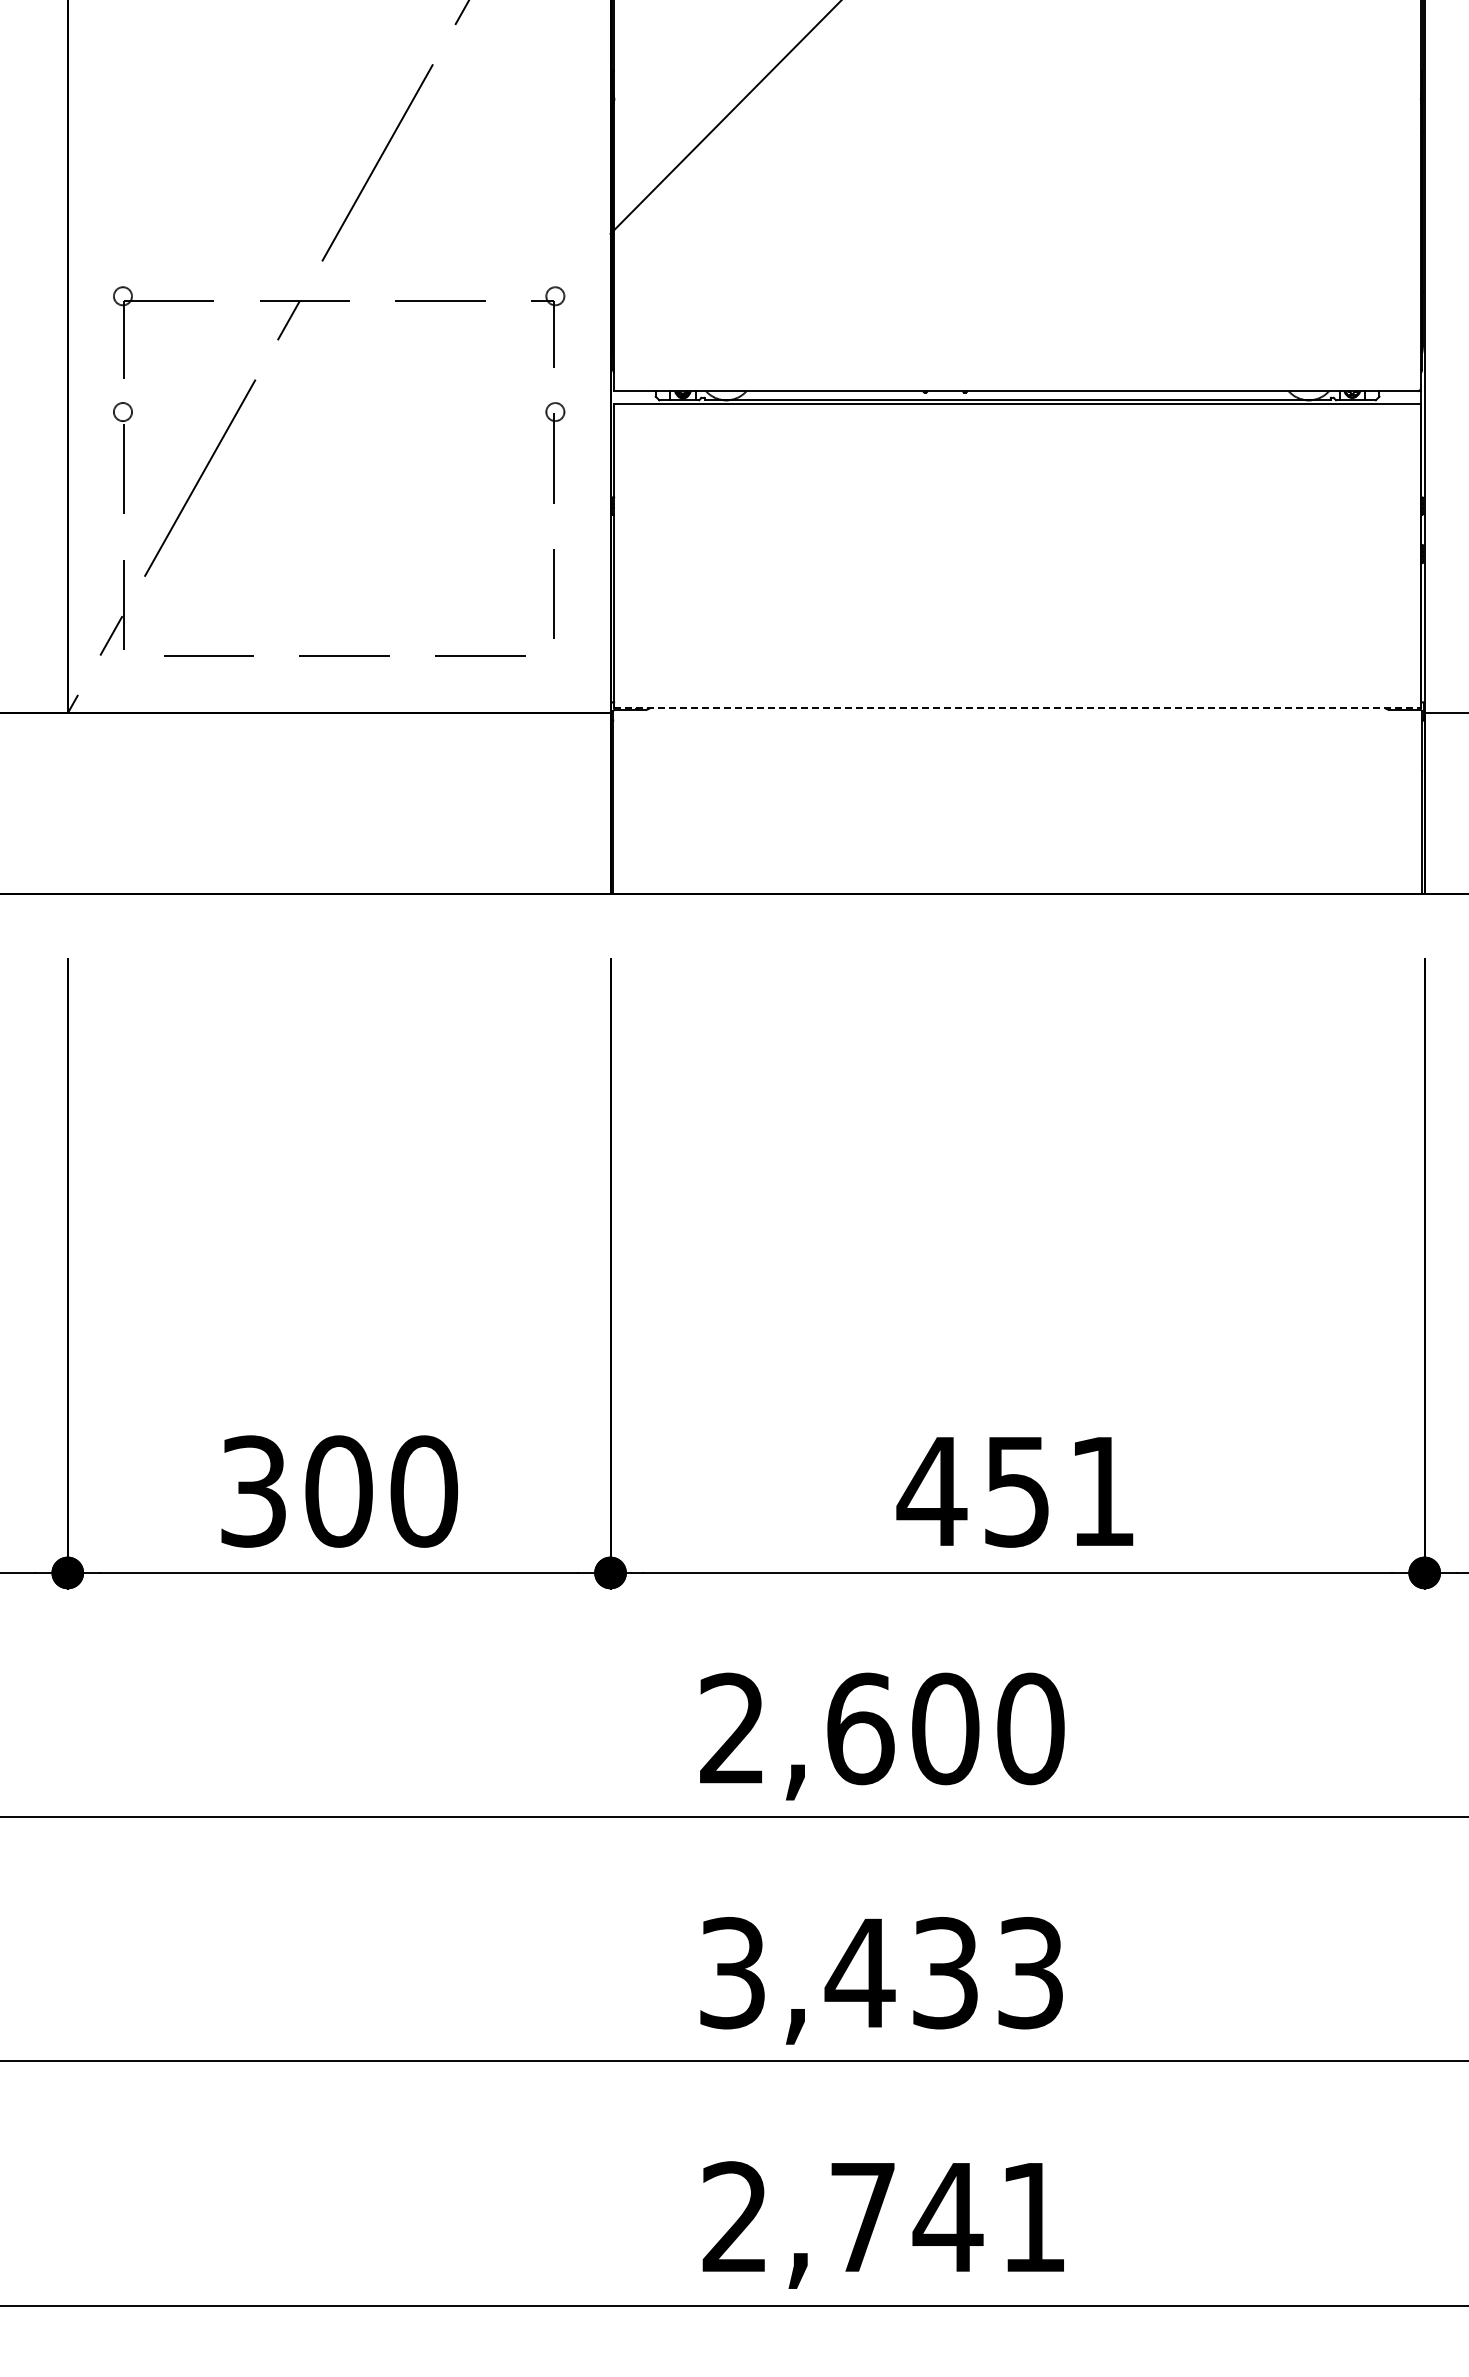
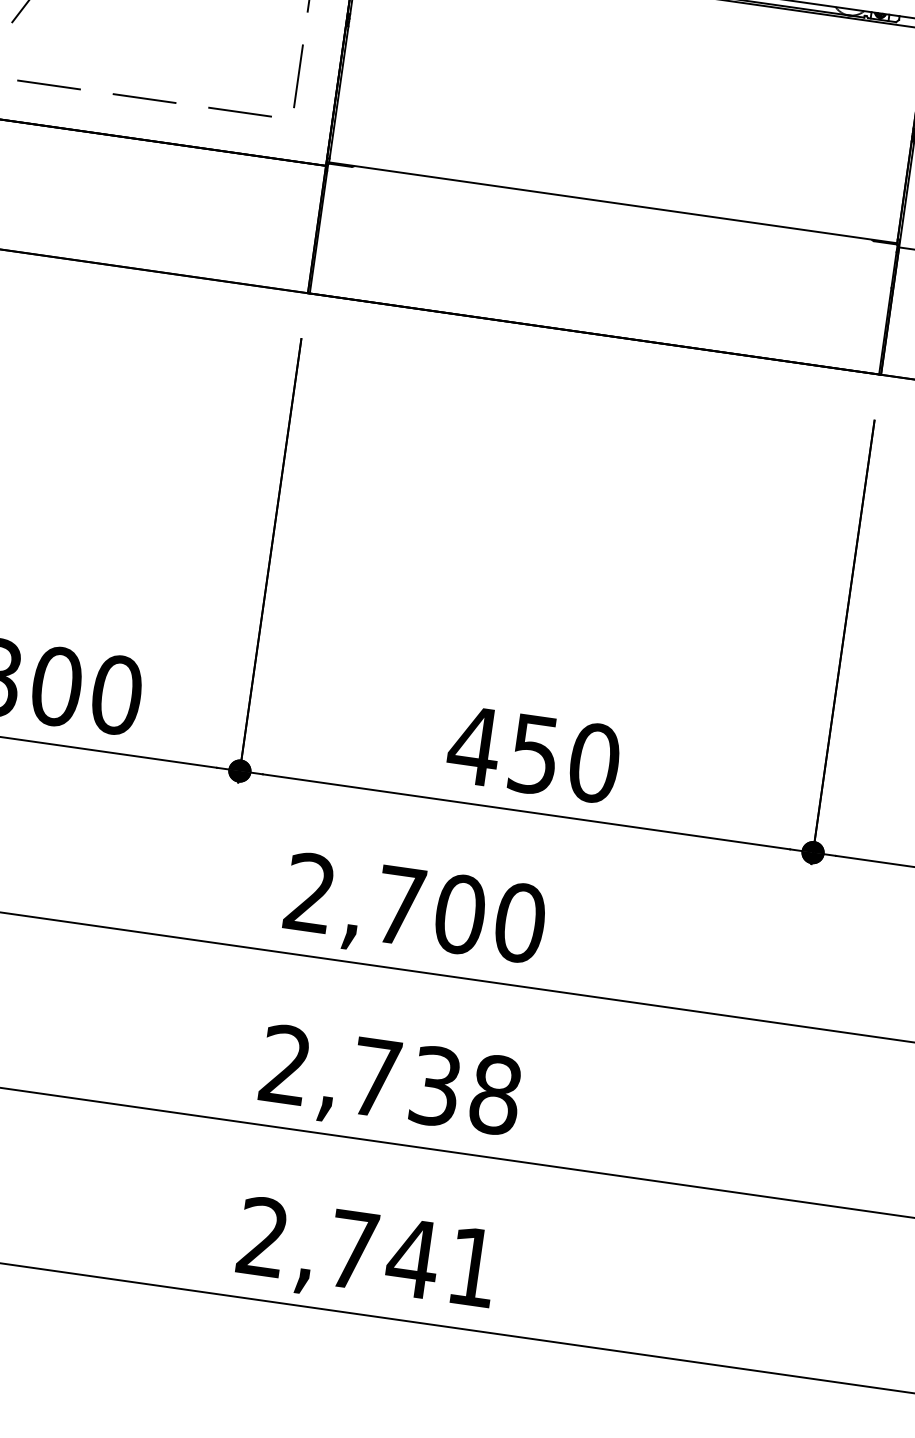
line: (1018, 707) -> (613, 202), dashed -> solid
text: (1102, 1491) -> (594, 763), 451 -> 450
text: (860, 1728) -> (400, 905), 2,600 -> 2,700
text: (882, 1973) -> (391, 1080), 3,433 -> 2,738

